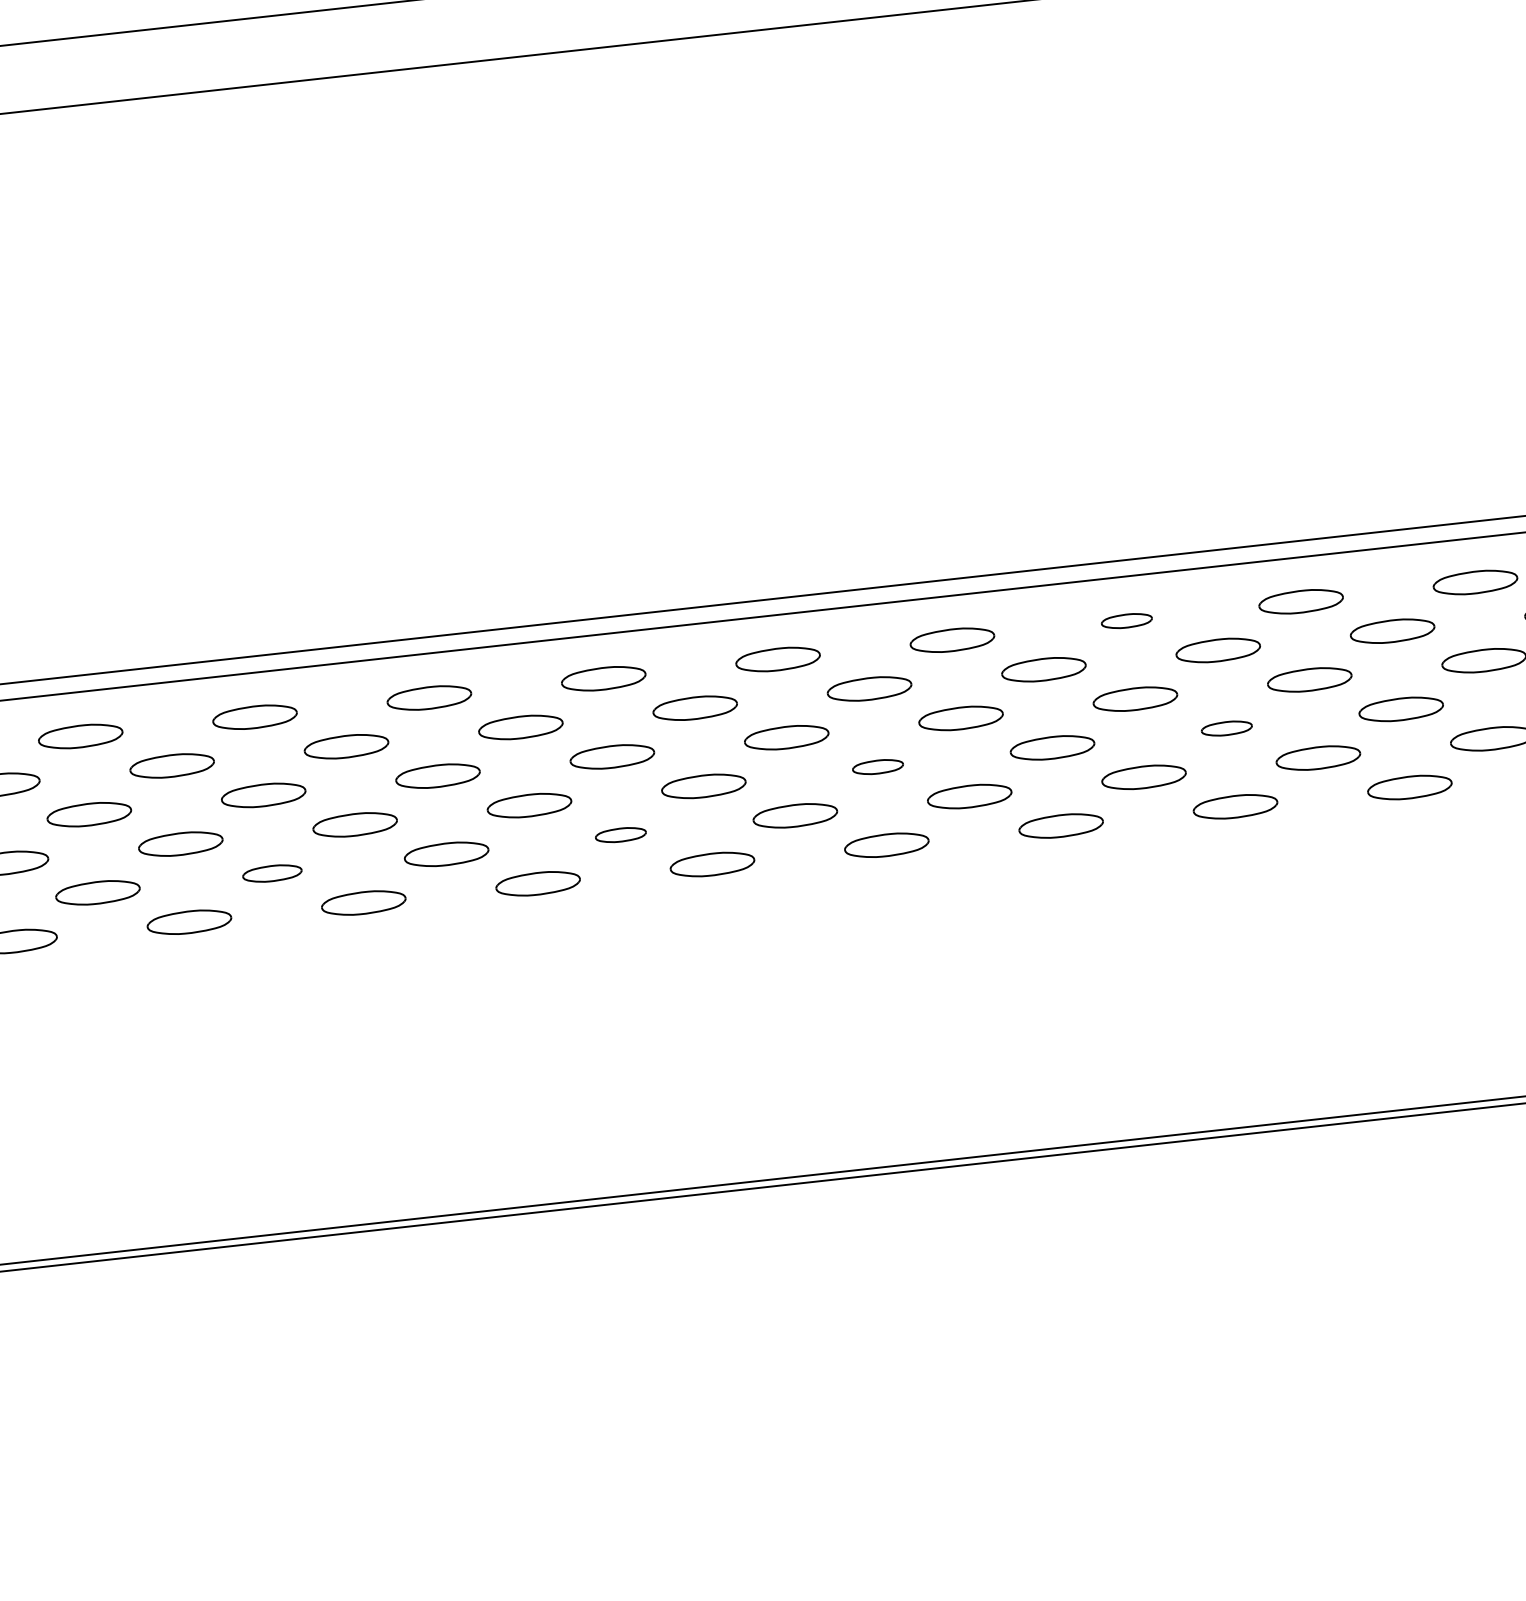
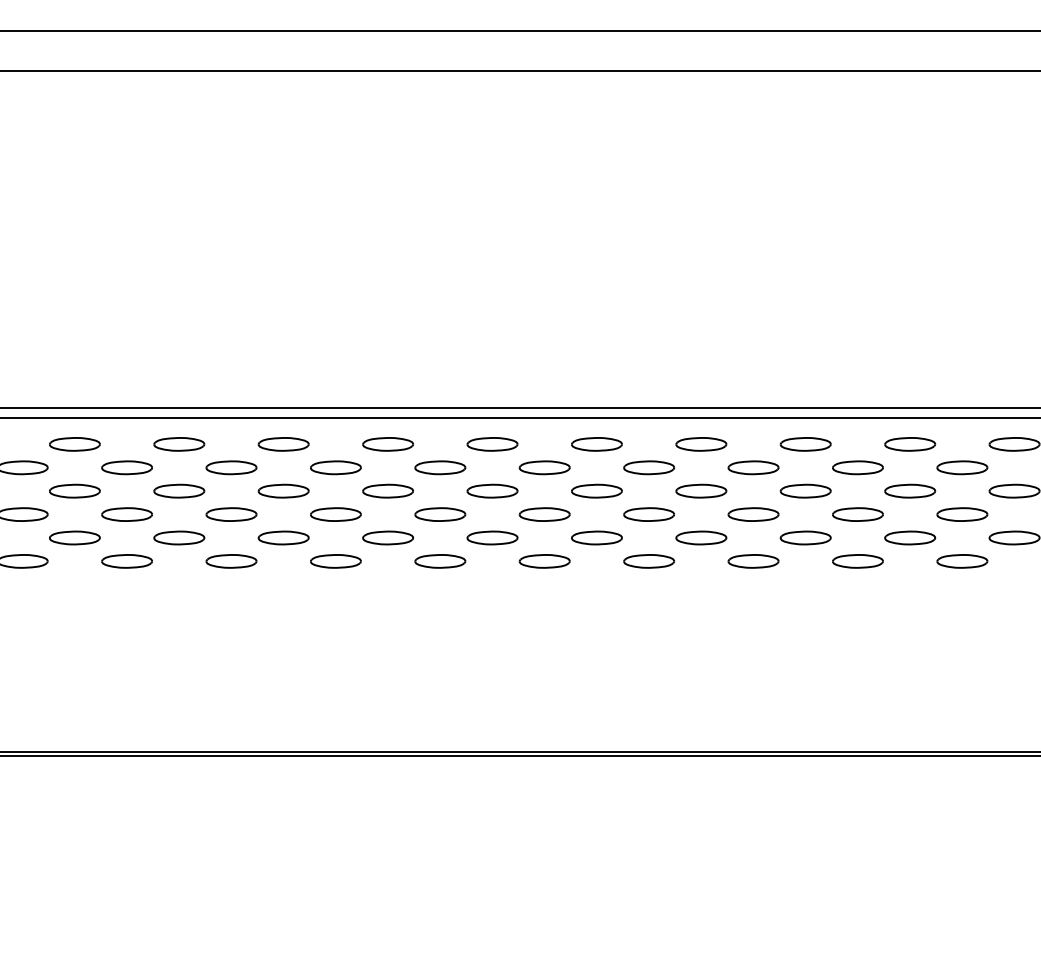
part: (1127, 621) -> (701, 444), size x1.67
part: (1226, 728) -> (753, 514), size x1.67
part: (877, 767) -> (544, 514), size x1.67
part: (619, 834) -> (387, 537), size x1.67
part: (272, 872) -> (179, 537), size x1.43

